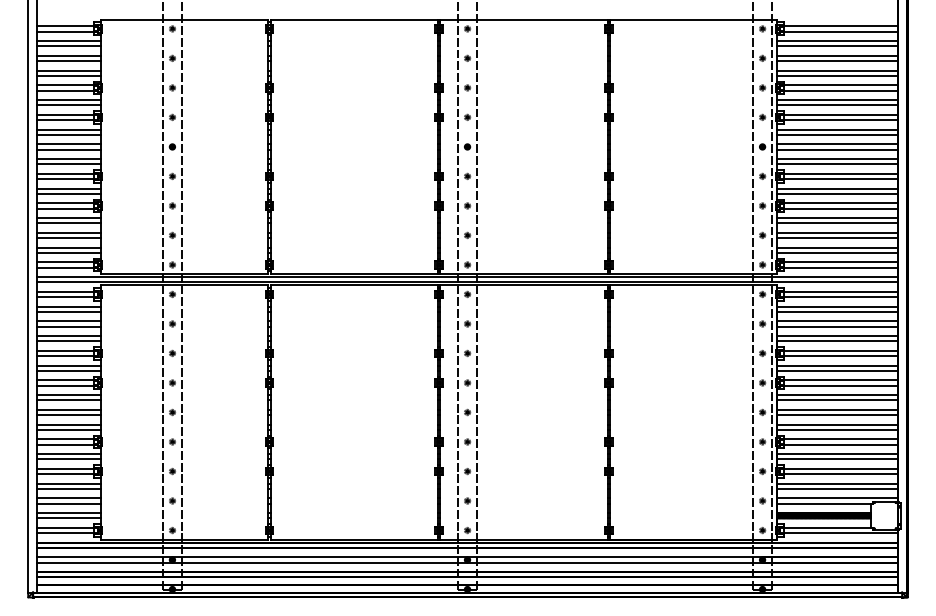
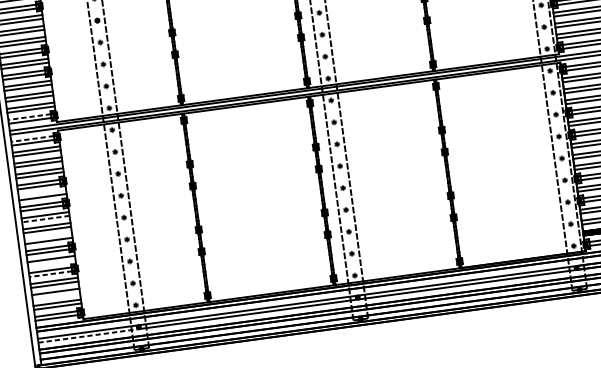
line: (65, 262) -> (29, 117), solid -> dashed
line: (65, 291) -> (32, 138), solid -> dashed
line: (68, 365) -> (42, 193), removed
line: (68, 400) -> (45, 219), solid -> dashed
line: (68, 424) -> (48, 237), removed
line: (68, 459) -> (51, 263), removed
line: (65, 474) -> (50, 274), solid -> dashed
line: (68, 503) -> (56, 295), removed
line: (104, 562) -> (88, 335), solid -> dashed

